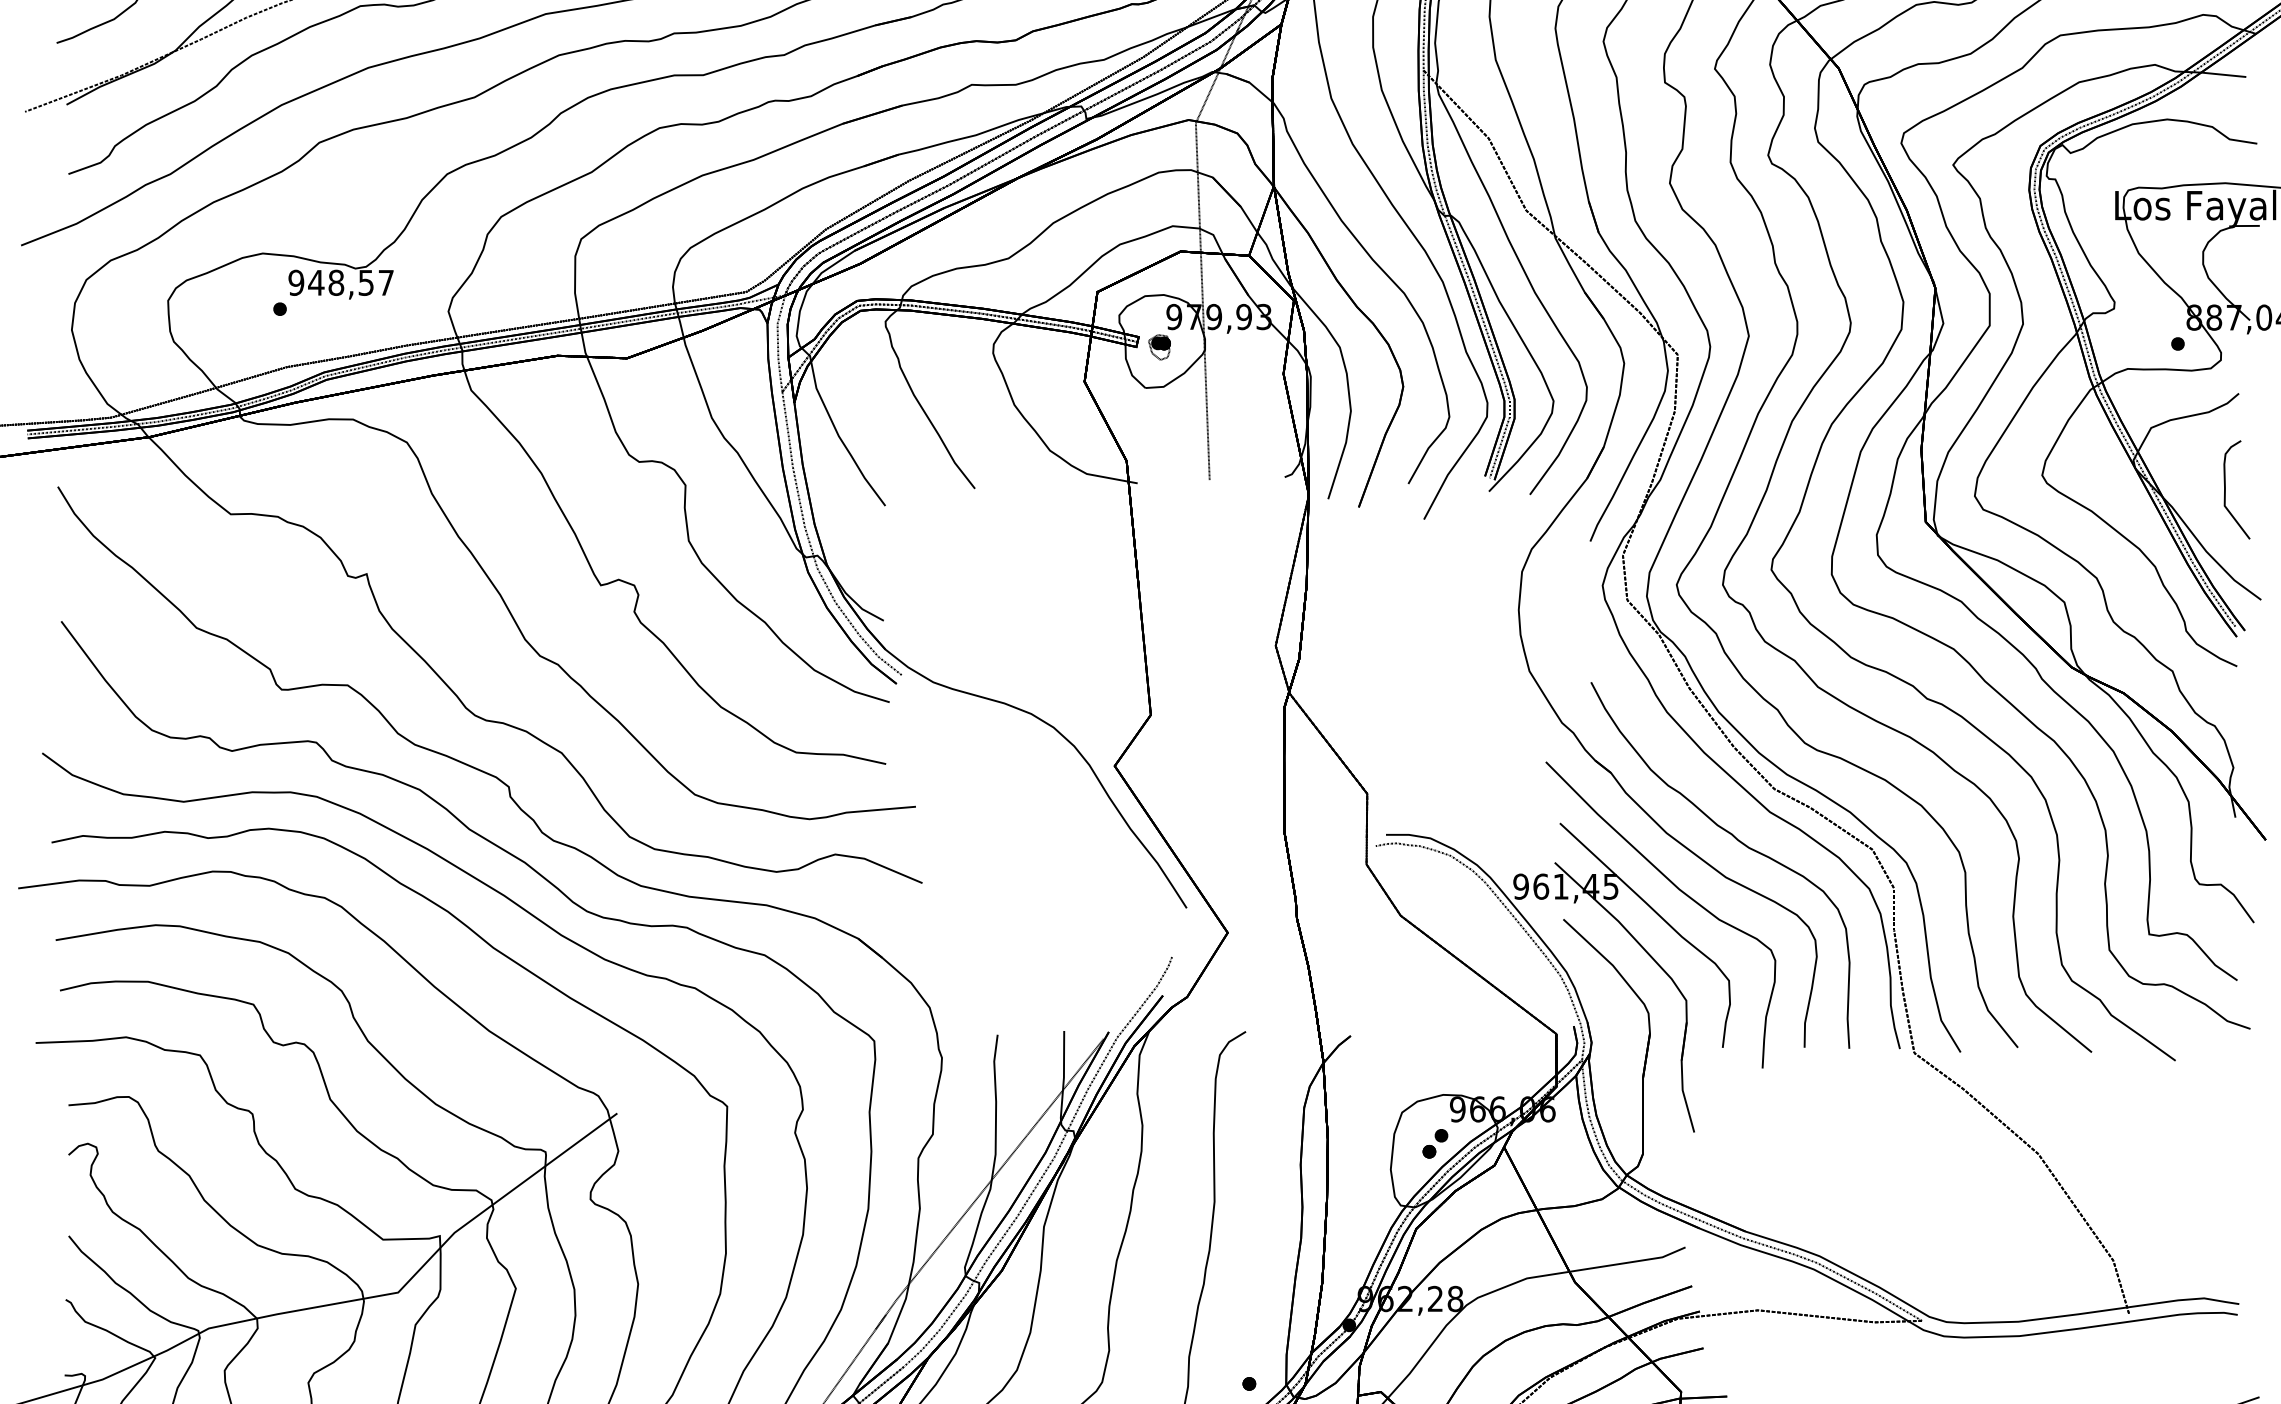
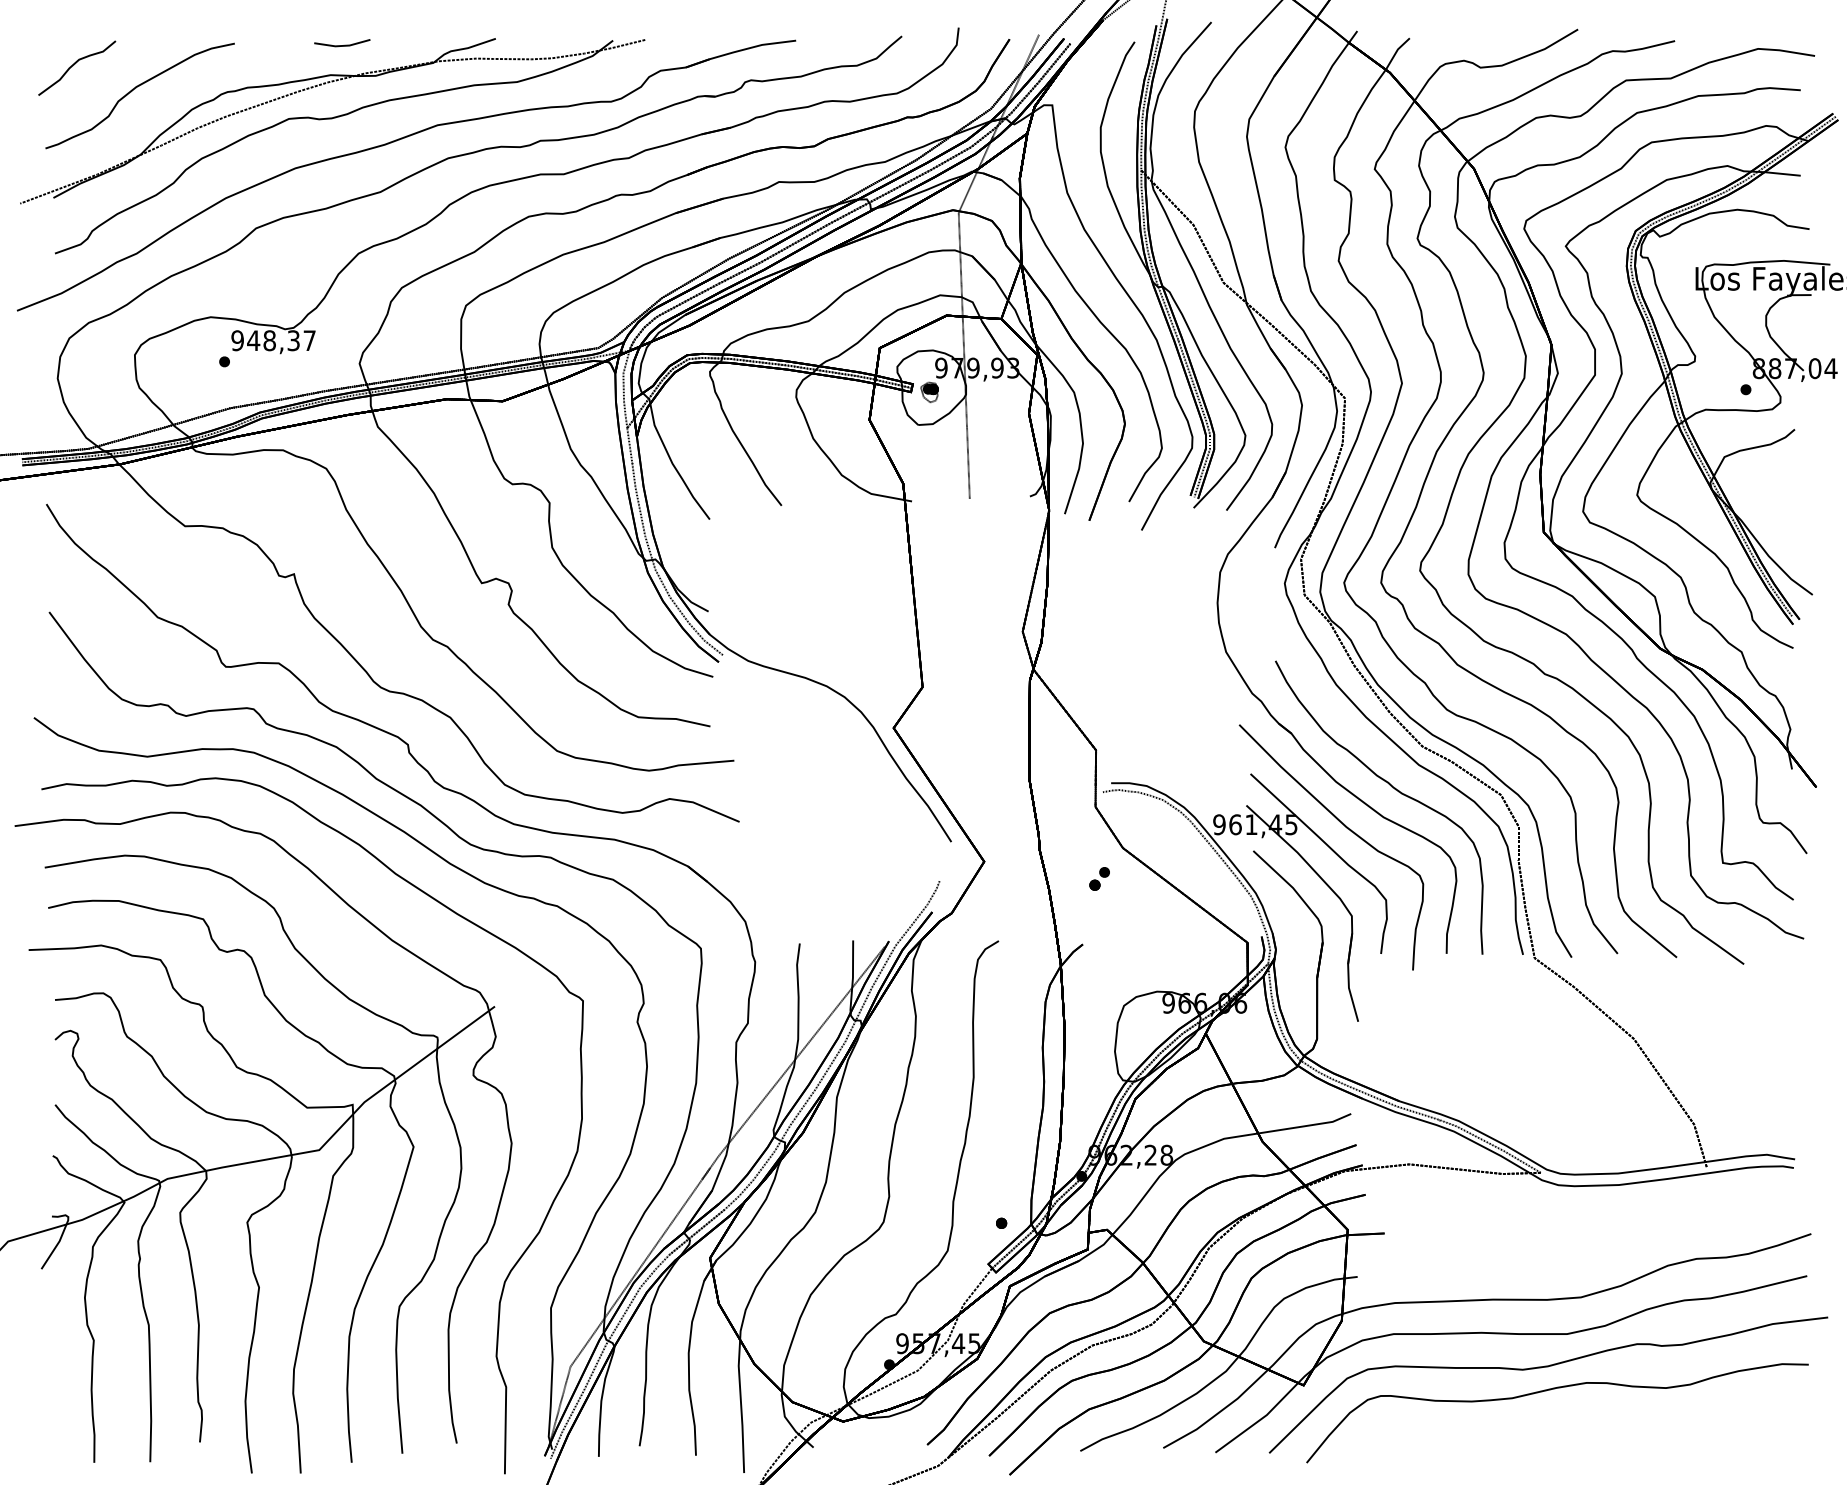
text: (366, 282) -> (293, 340), 948,57 -> 948,37
part: (2226, 489) -> (1784, 506), removed
part: (1435, 1143) -> (1099, 878), moved

